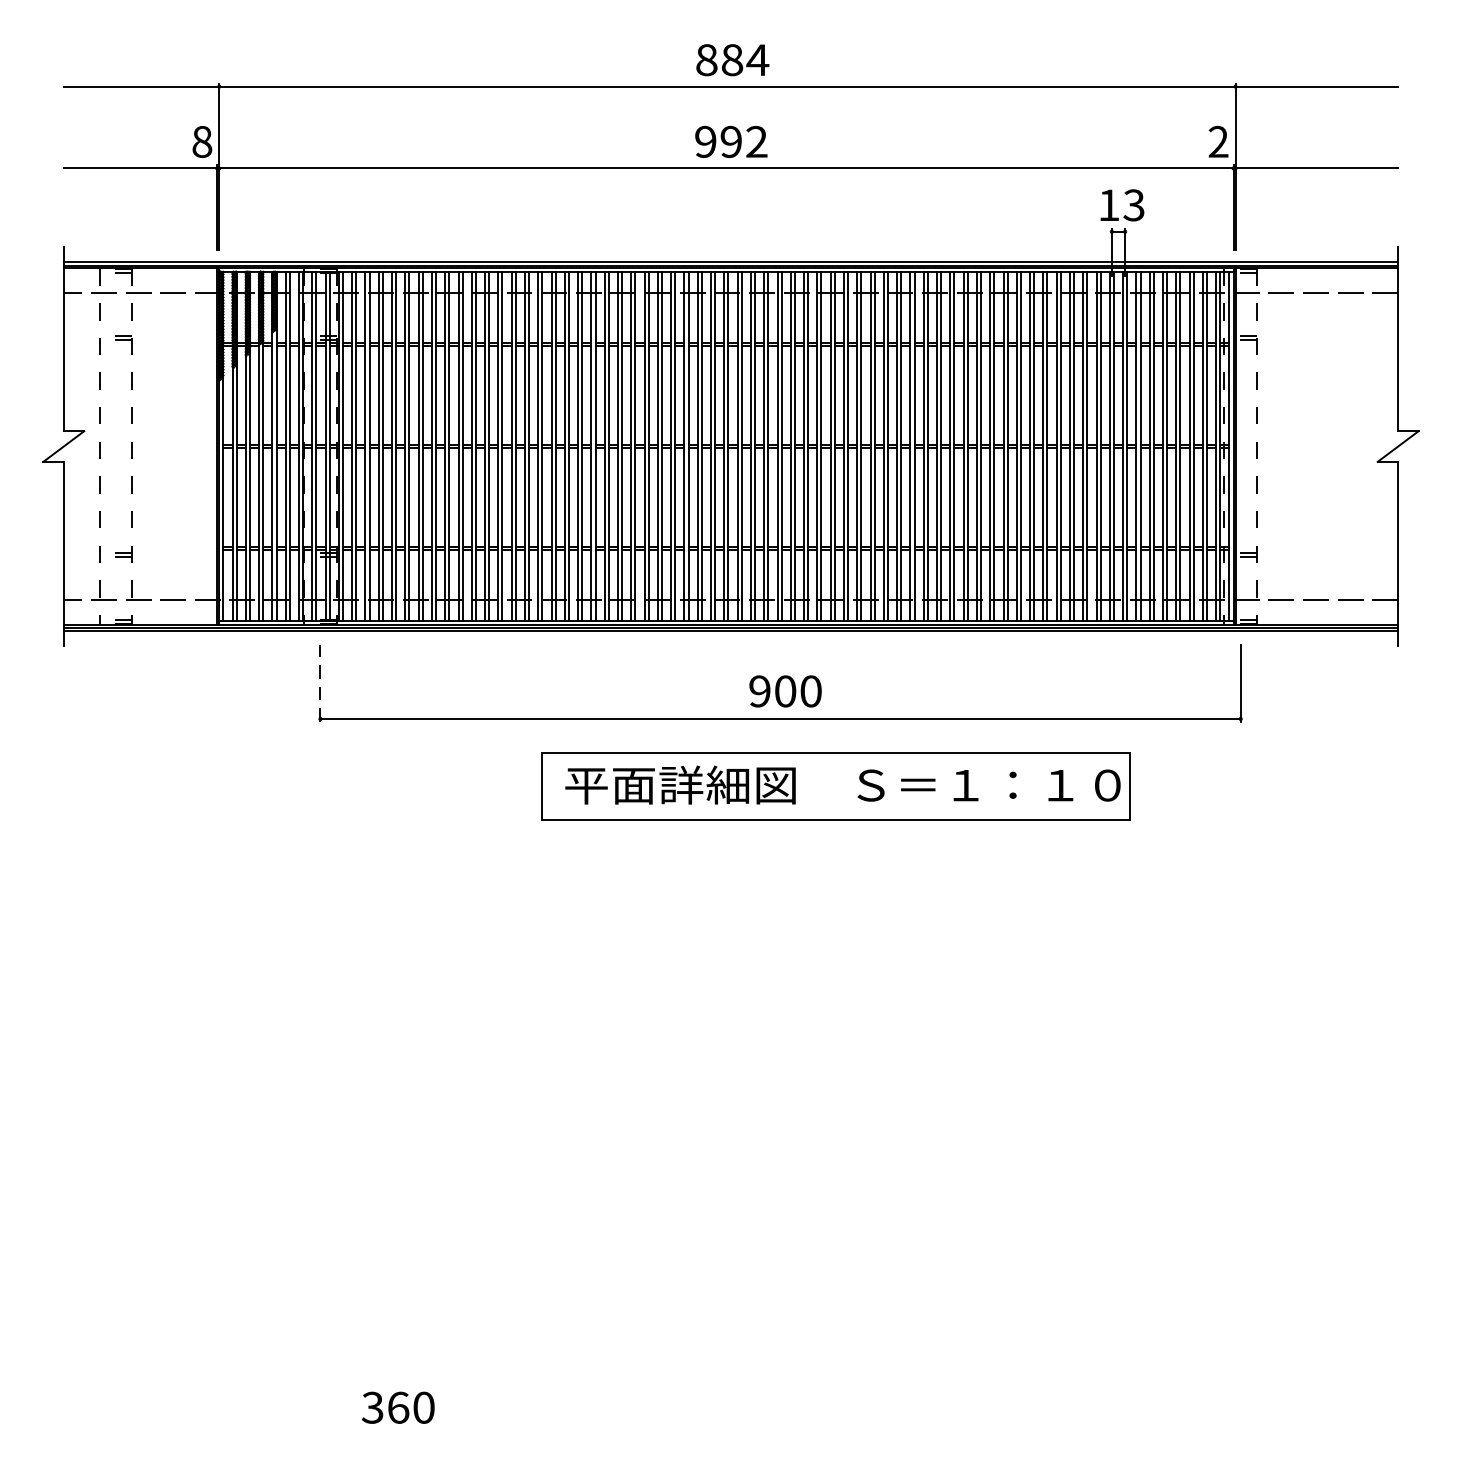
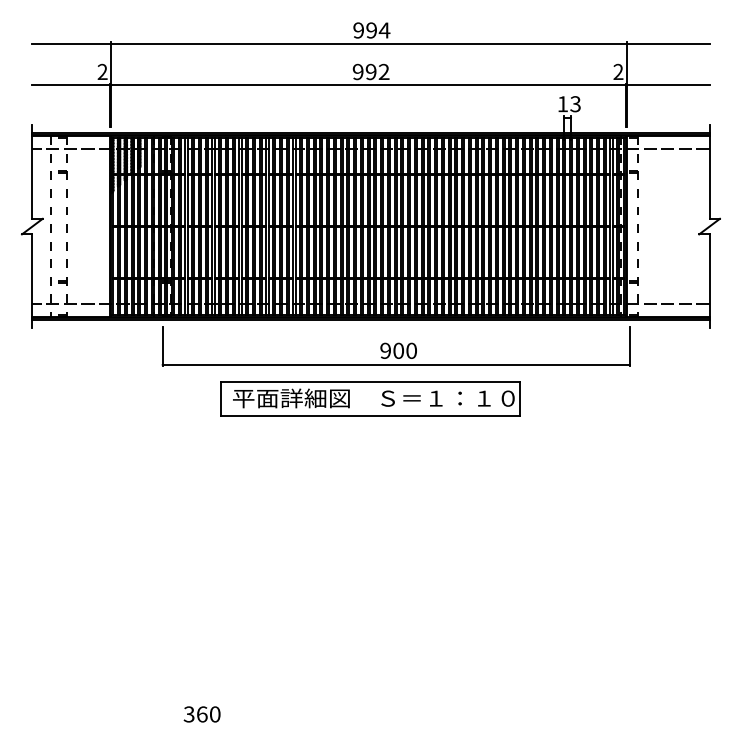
text: (720, 60) -> (365, 30), 884 -> 994
text: (201, 142) -> (102, 72), 8 -> 2
line: (320, 682) -> (162, 346), dashed -> solid
part: (836, 785) -> (370, 398), moved

